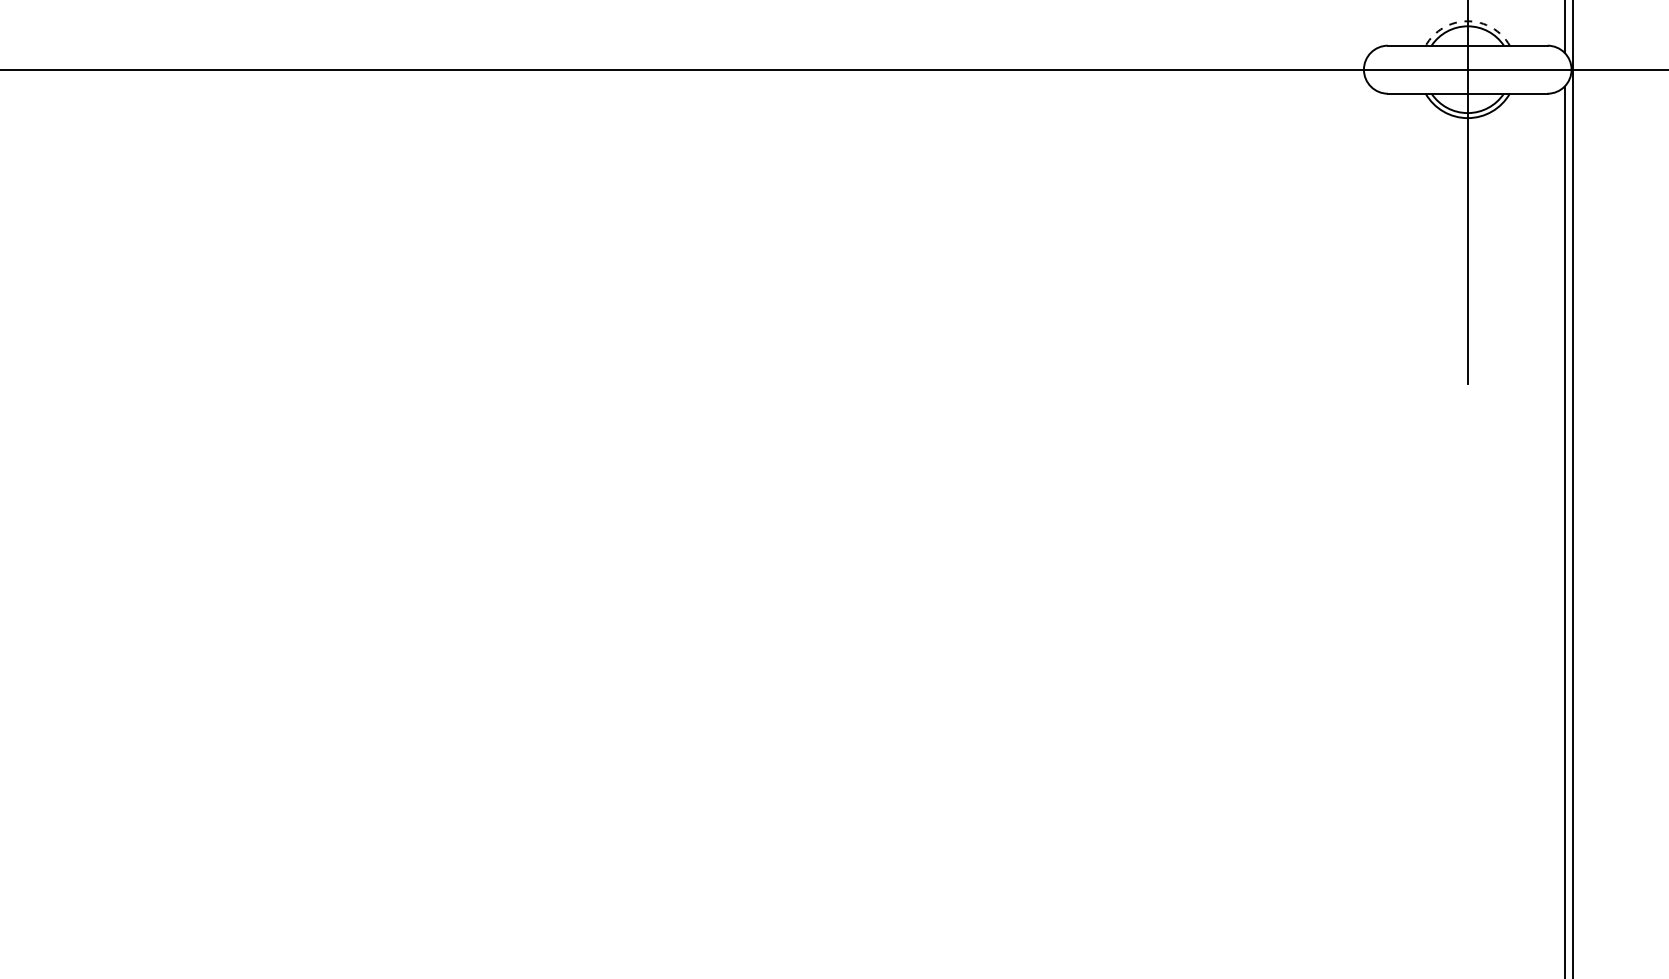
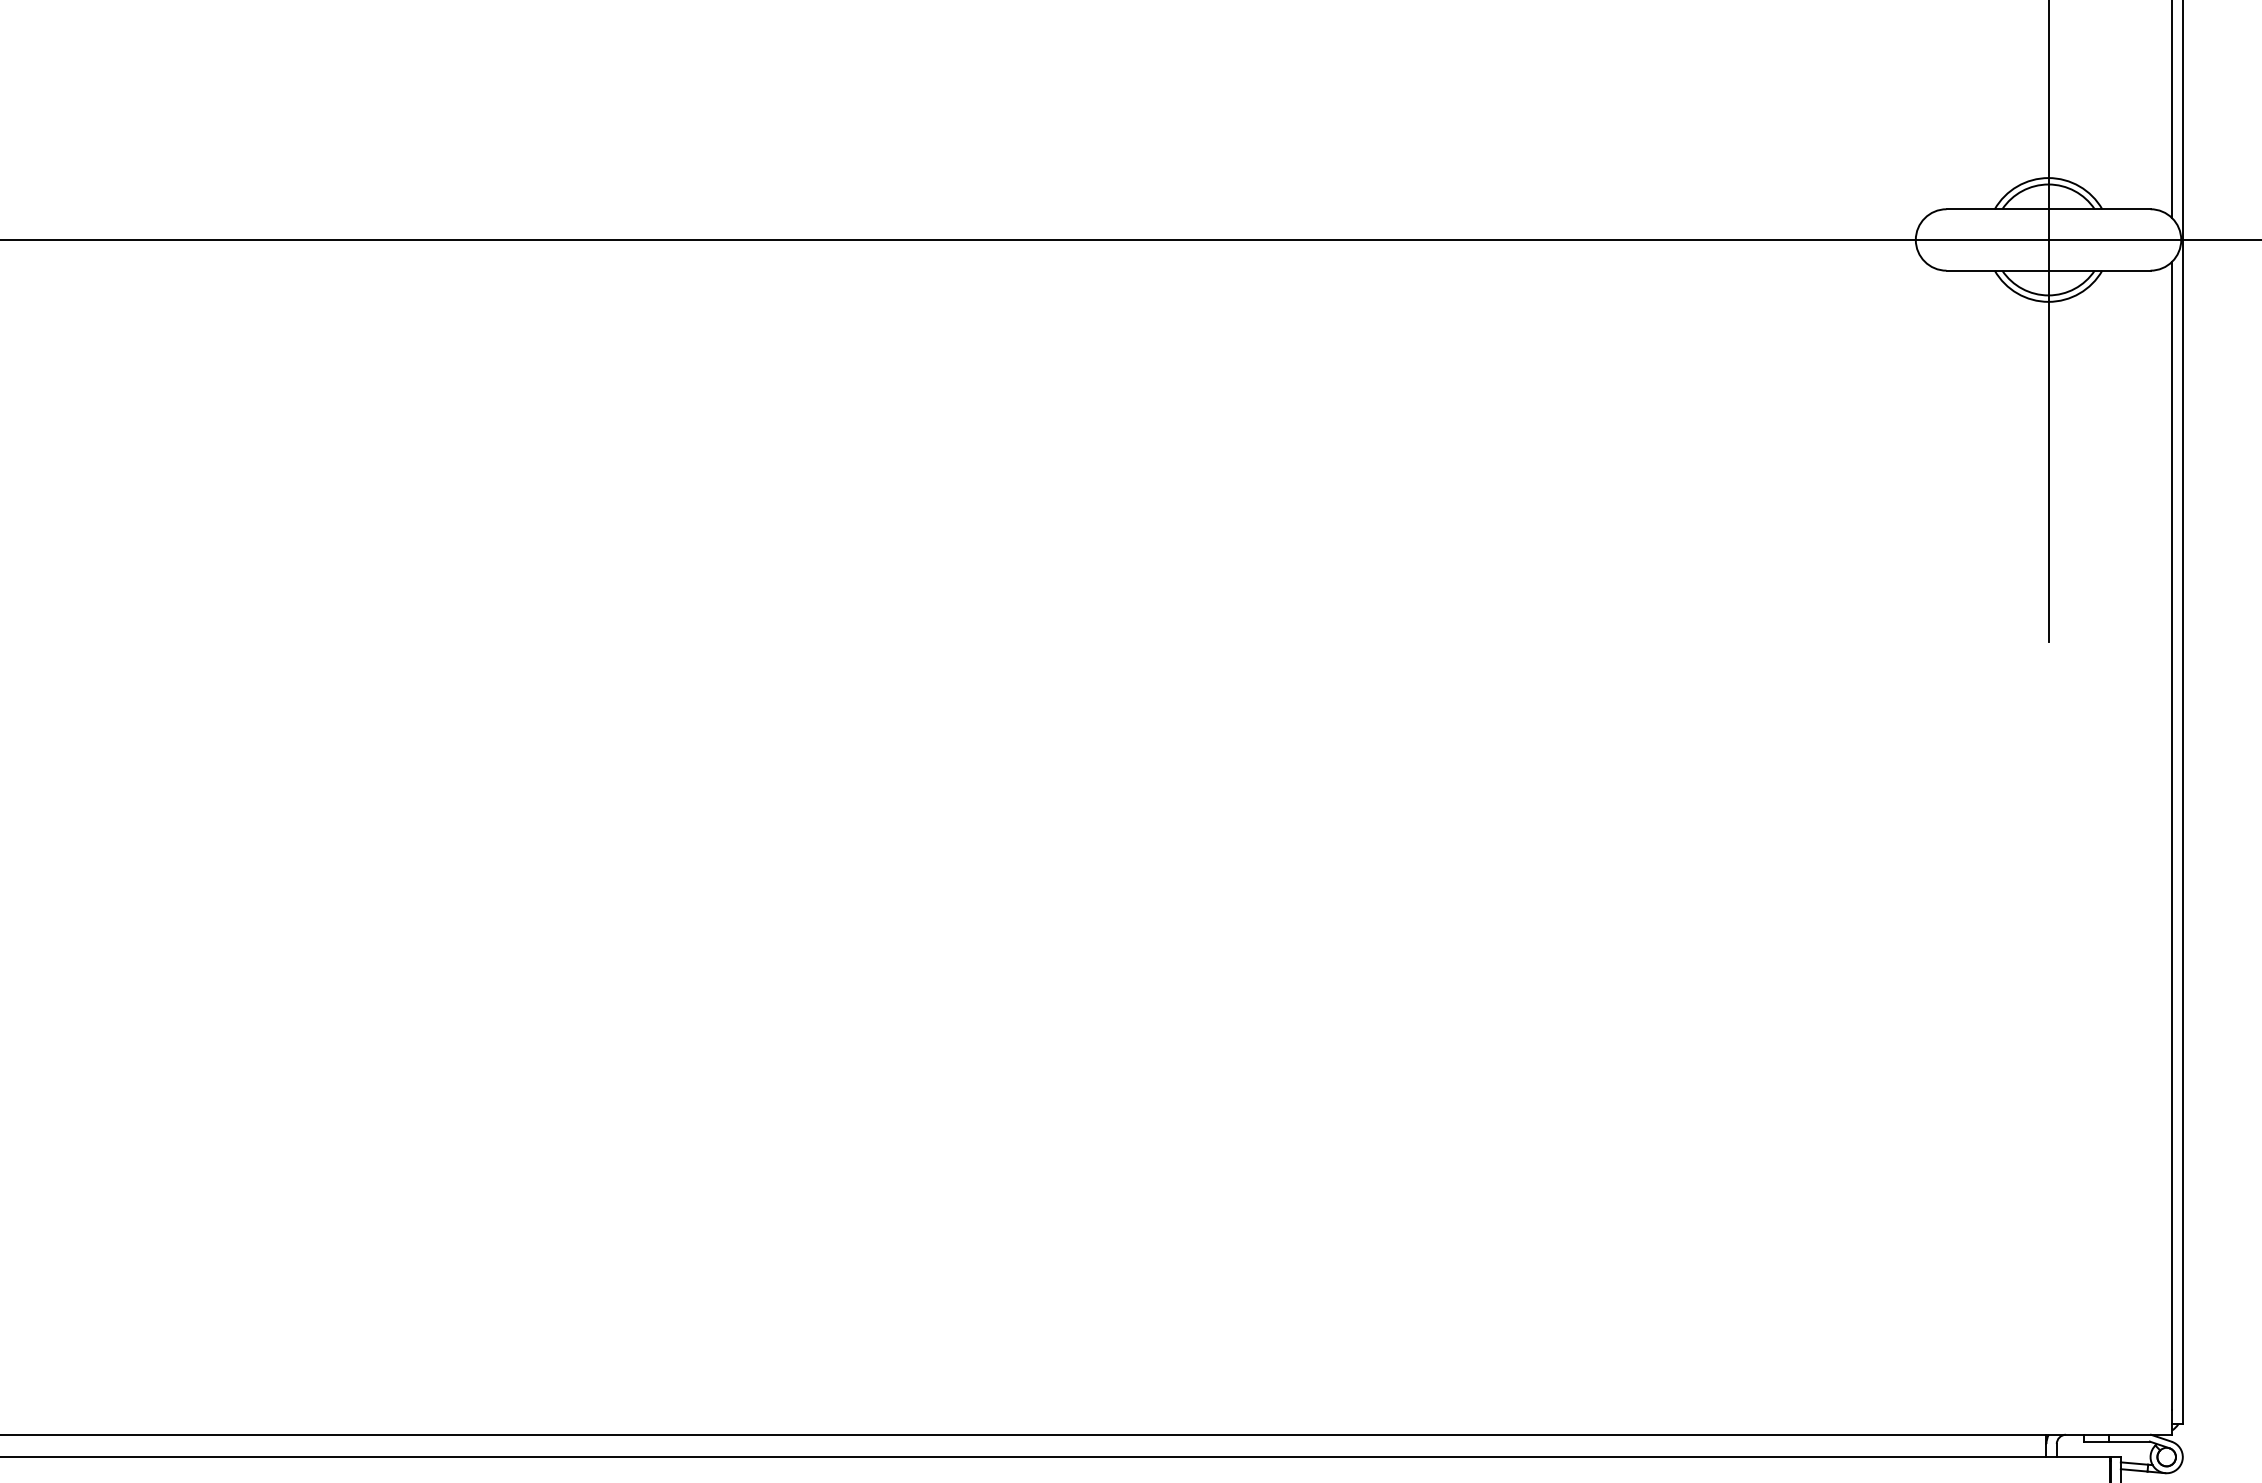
arc: (1467, 21) -> (2048, 178), dashed -> solid

